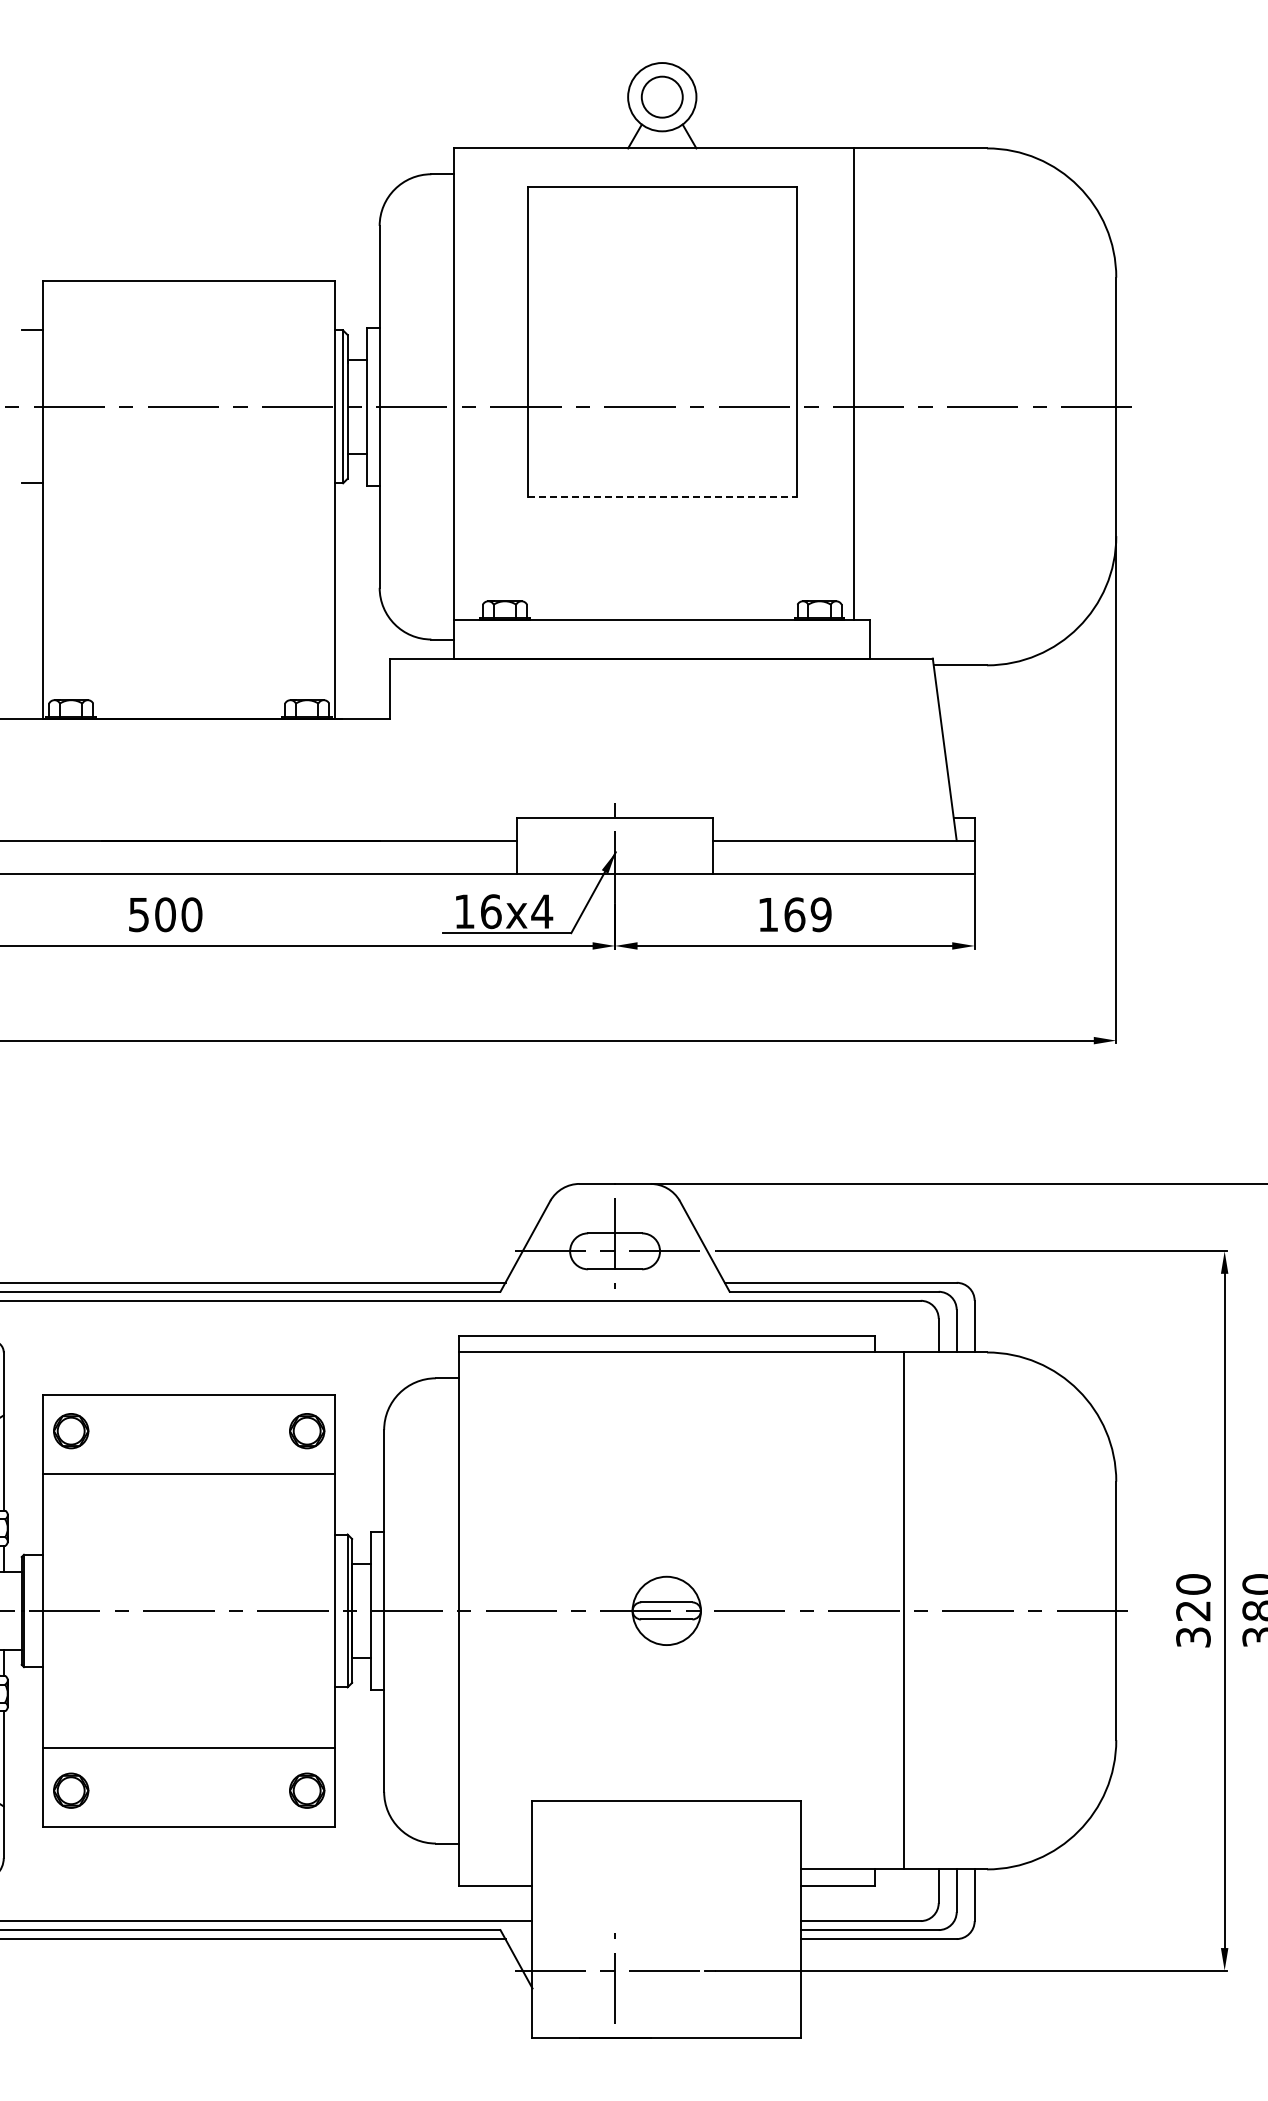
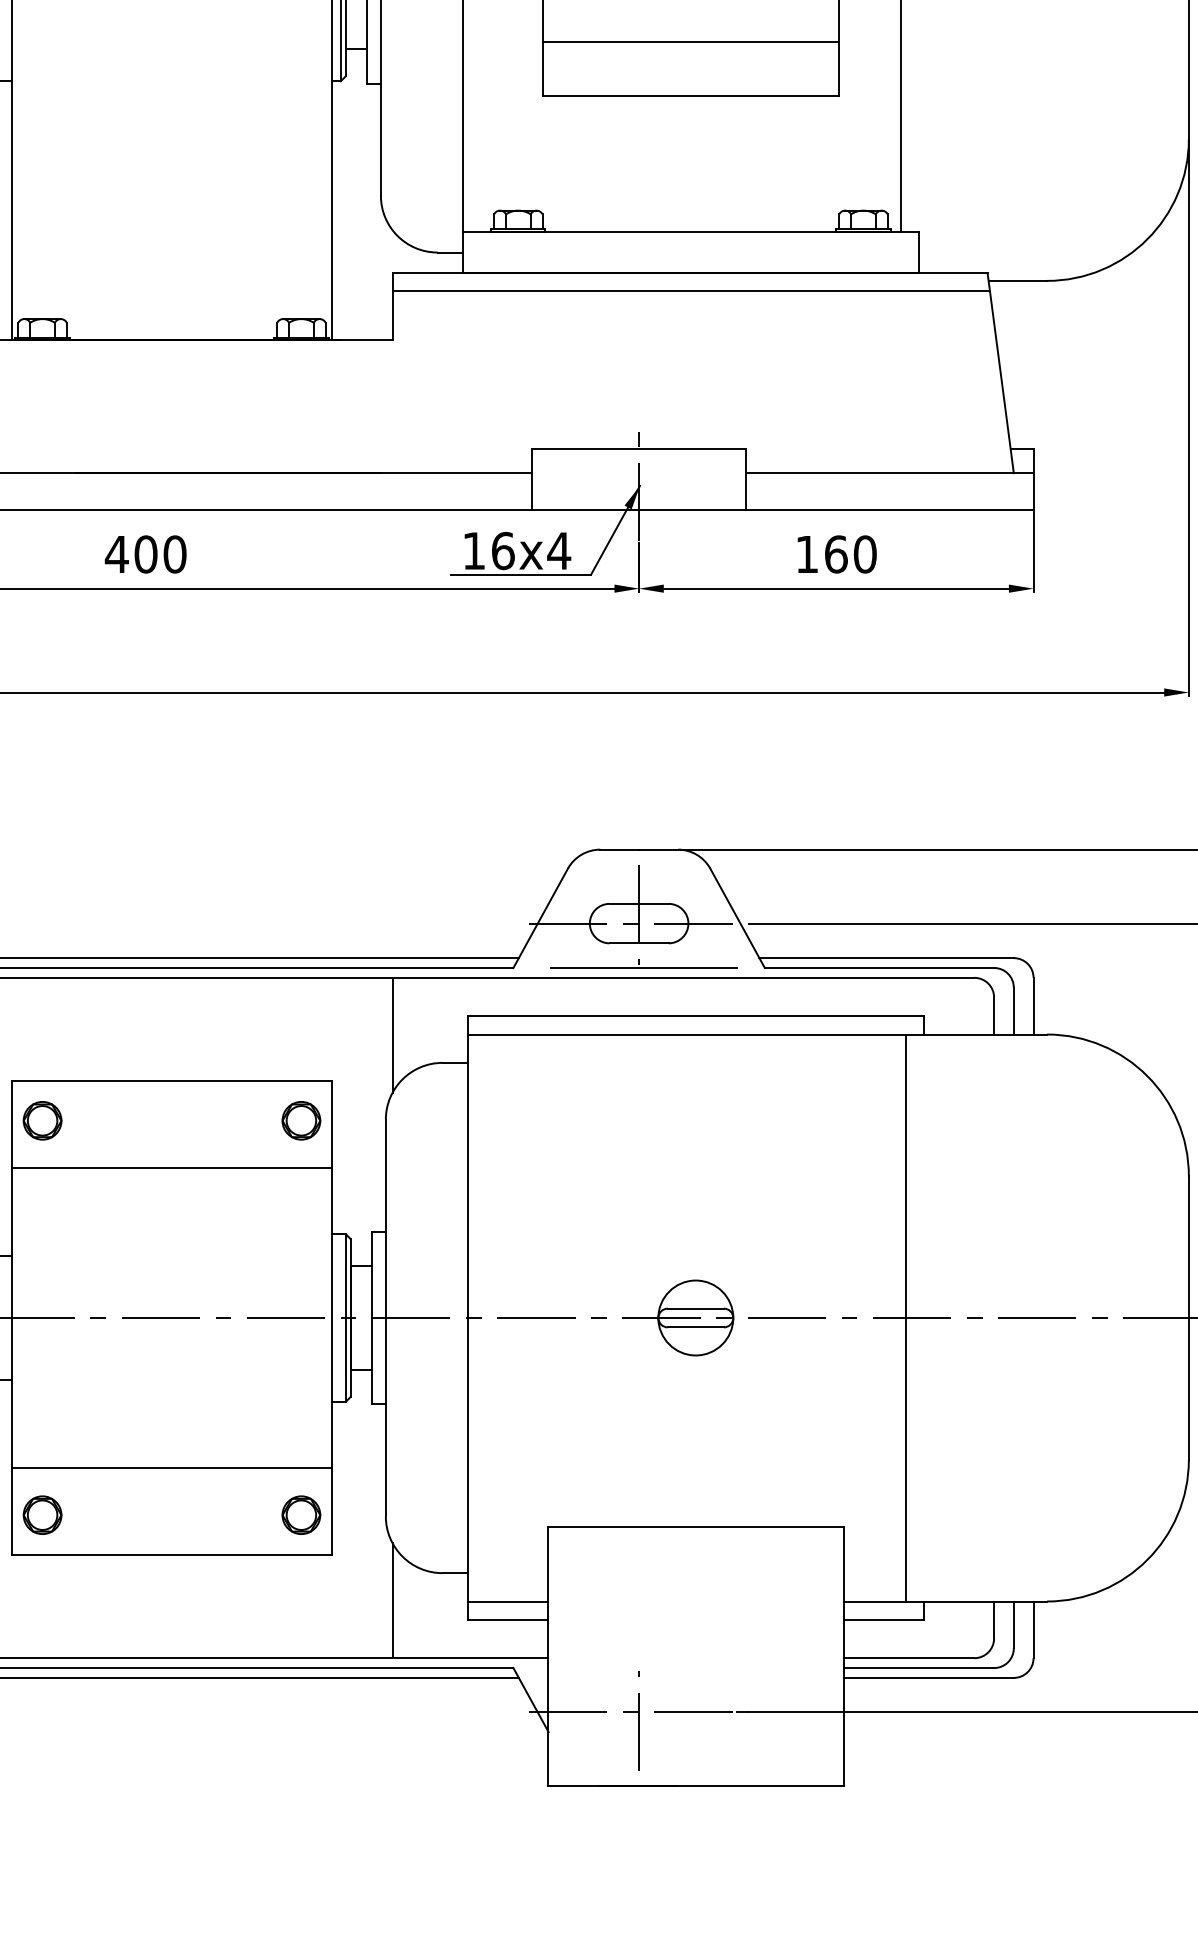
line: (661, 447) -> (690, 41), added
line: (662, 496) -> (691, 95), dashed -> solid
line: (662, 674) -> (691, 290), added
text: (820, 914) -> (864, 554), 169 -> 160
text: (138, 915) -> (116, 555), 500 -> 400
line: (619, 1291) -> (643, 967), added
line: (390, 1352) -> (392, 1034), added
line: (903, 1610) -> (906, 1317), moved
line: (390, 1868) -> (392, 1600), added
line: (495, 1869) -> (507, 1601), added

